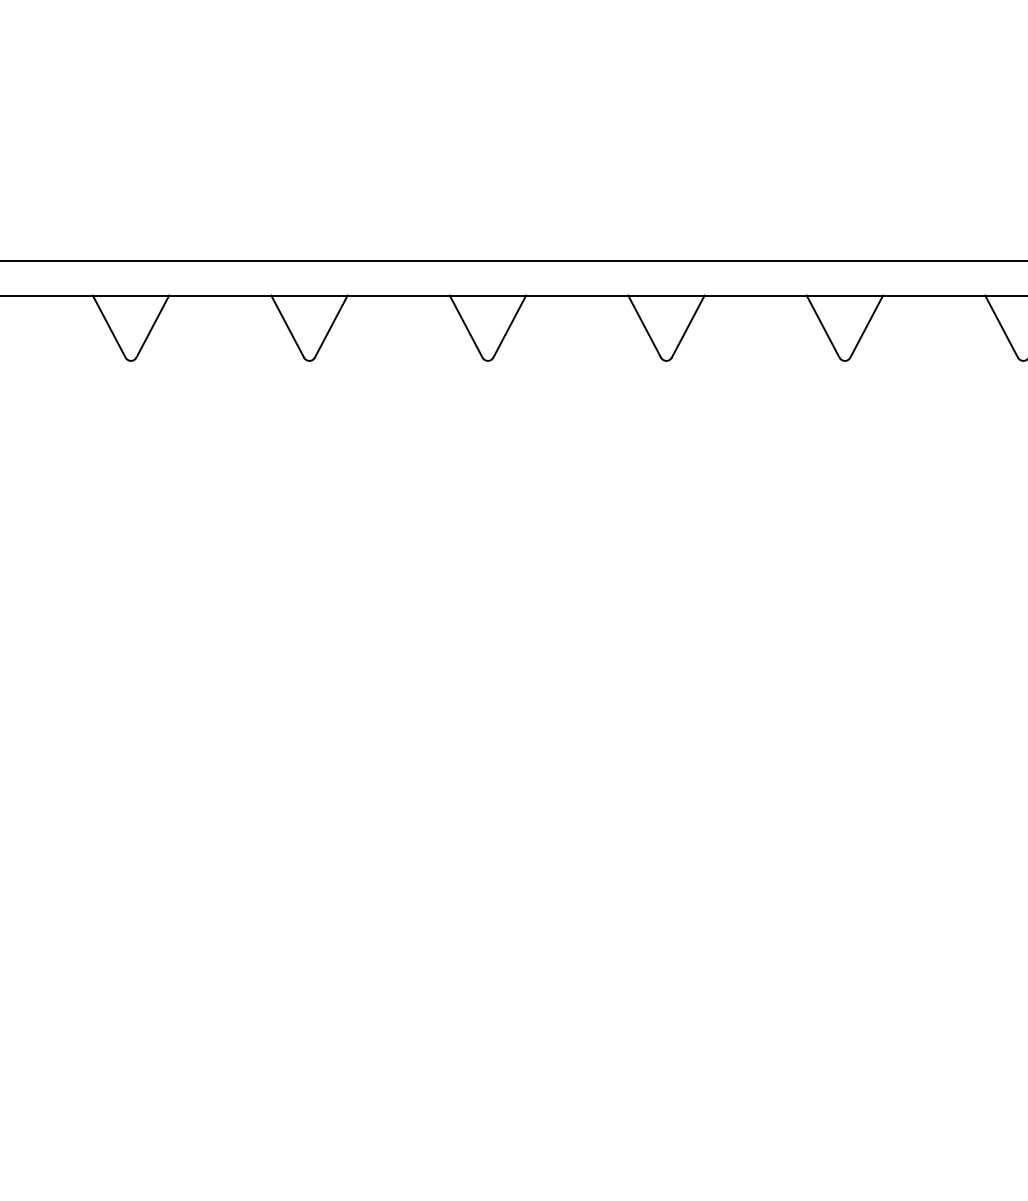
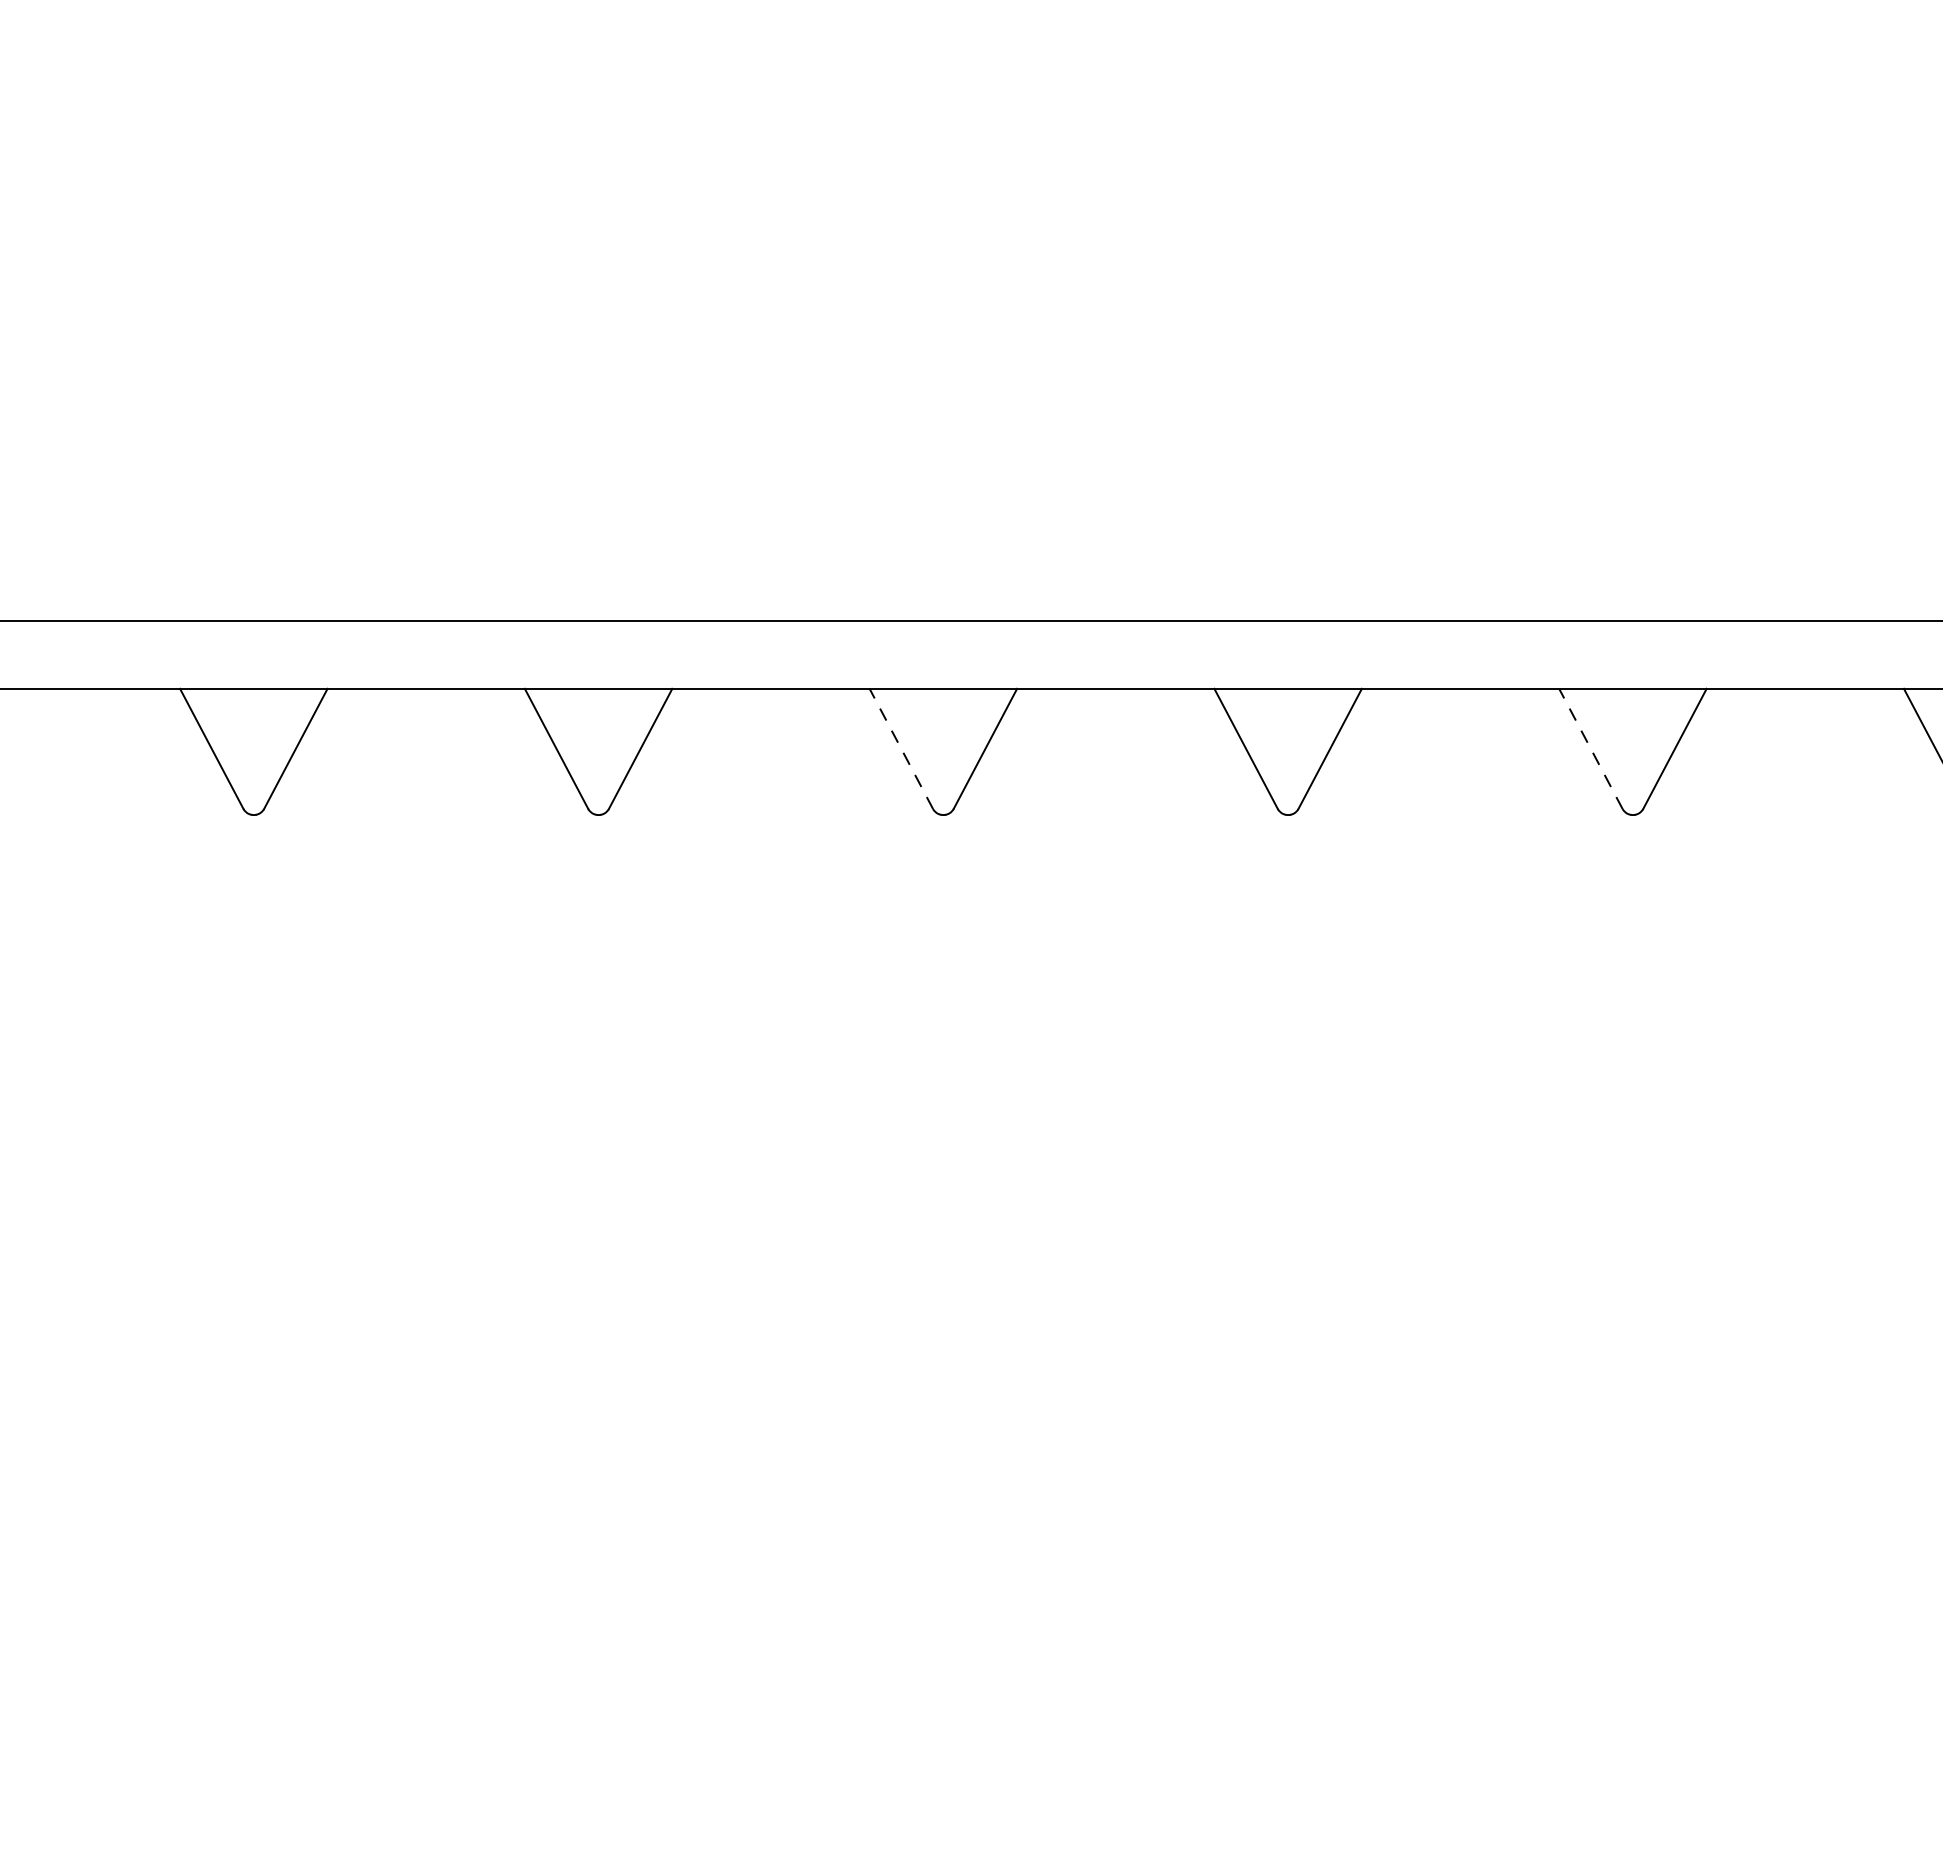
line: (465, 326) -> (899, 748), solid -> dashed
line: (822, 326) -> (1589, 748), solid -> dashed

